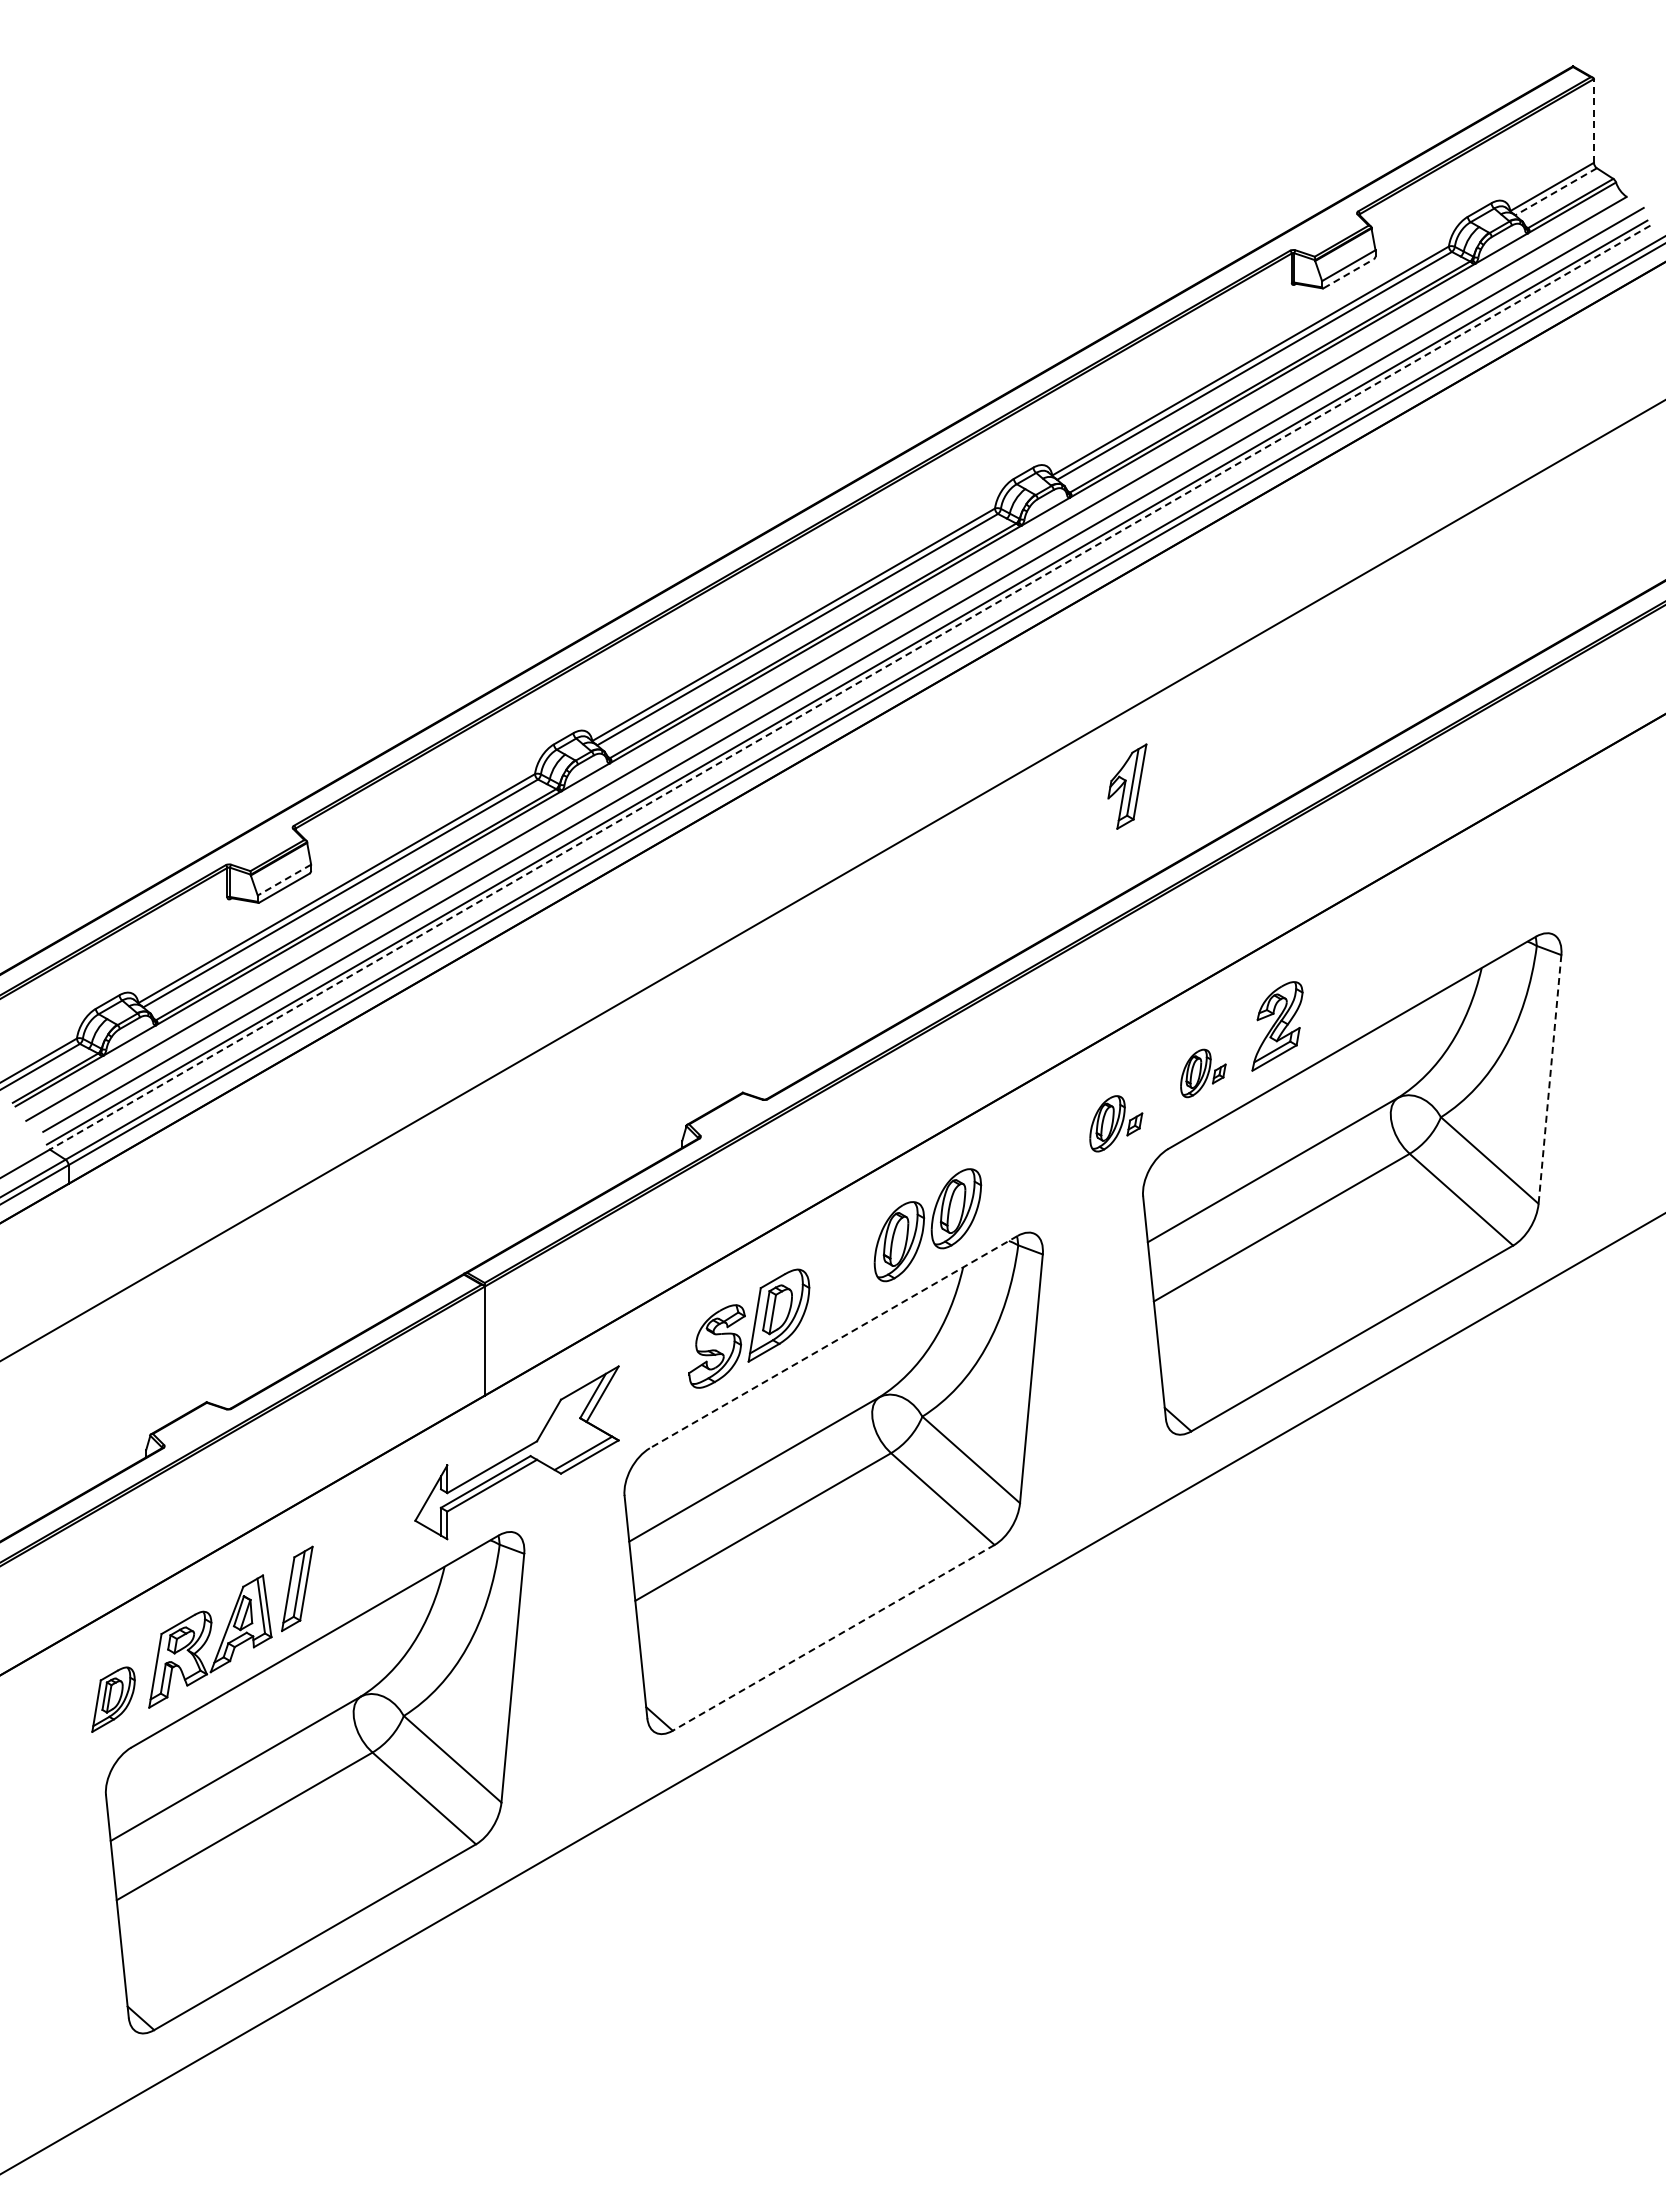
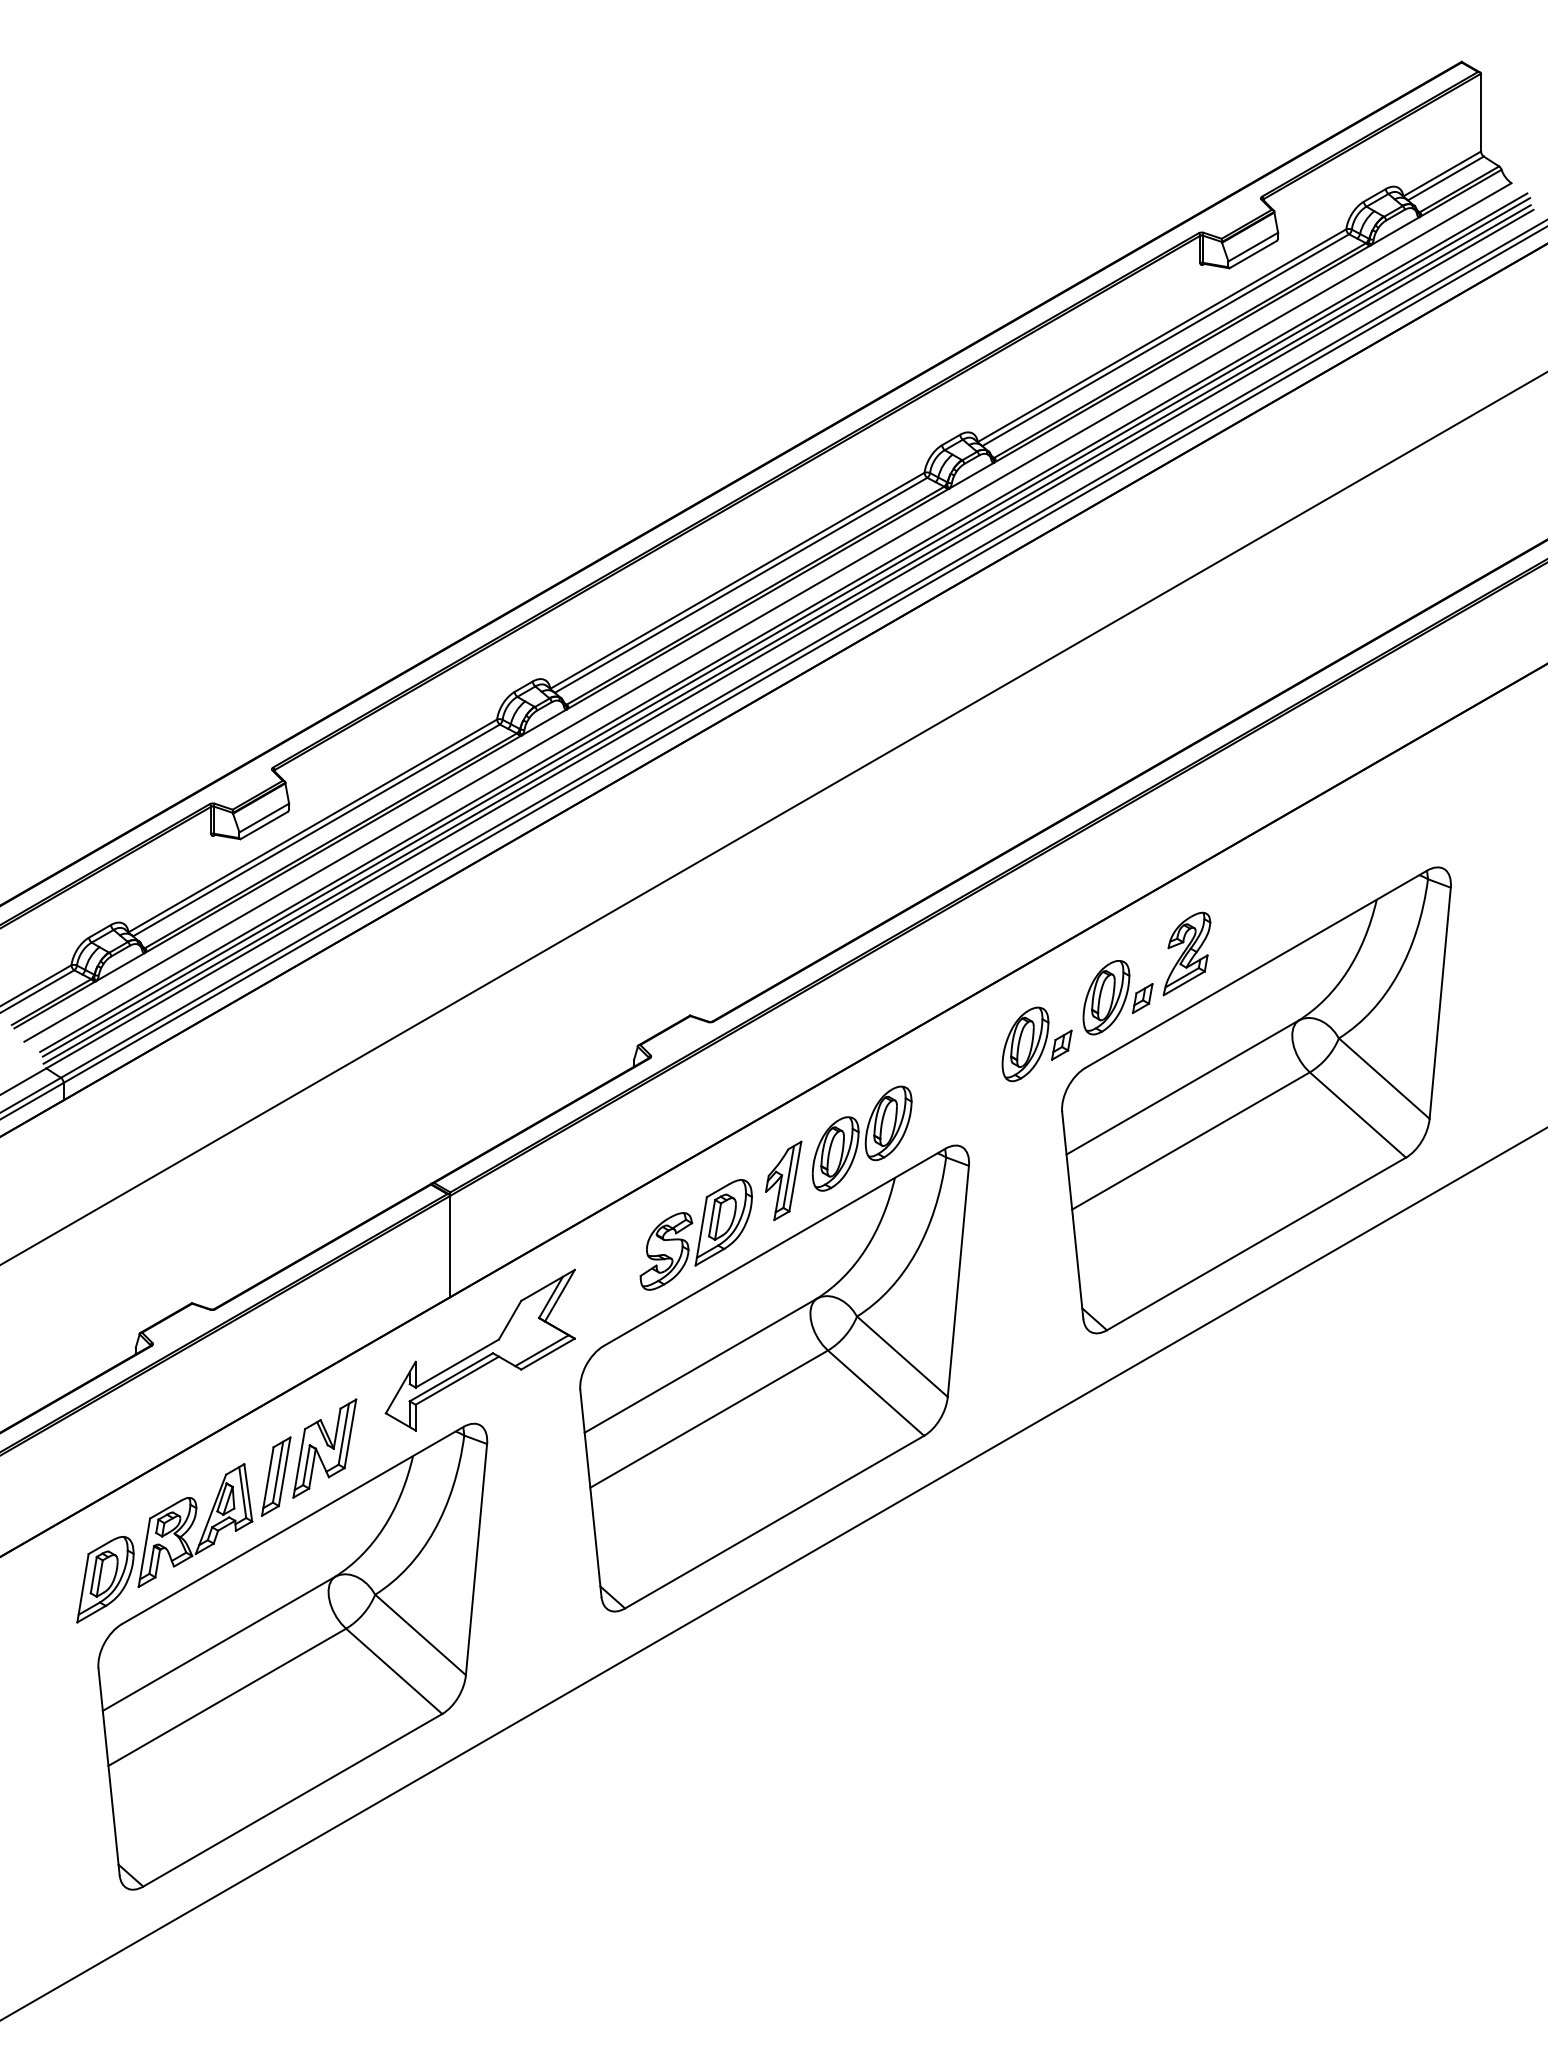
line: (1593, 120) -> (1480, 112), dashed -> solid
line: (1555, 192) -> (1445, 179), dashed -> solid
line: (1349, 273) -> (1253, 254), dashed -> solid
line: (846, 674) -> (786, 626), added
line: (849, 687) -> (789, 639), dashed -> solid
part: (1127, 786) -> (783, 1180), moved
line: (284, 880) -> (264, 818), dashed -> solid
part: (1203, 1073) -> (1118, 997), size x1.67
line: (1549, 1079) -> (1439, 1003), dashed -> solid
part: (1116, 1123) -> (1037, 1044), size x1.43
line: (833, 1342) -> (774, 1247), dashed -> solid
part: (349, 1558) -> (324, 1448), added
line: (833, 1637) -> (774, 1521), dashed -> solid
part: (113, 1699) -> (105, 1579), size x1.43

